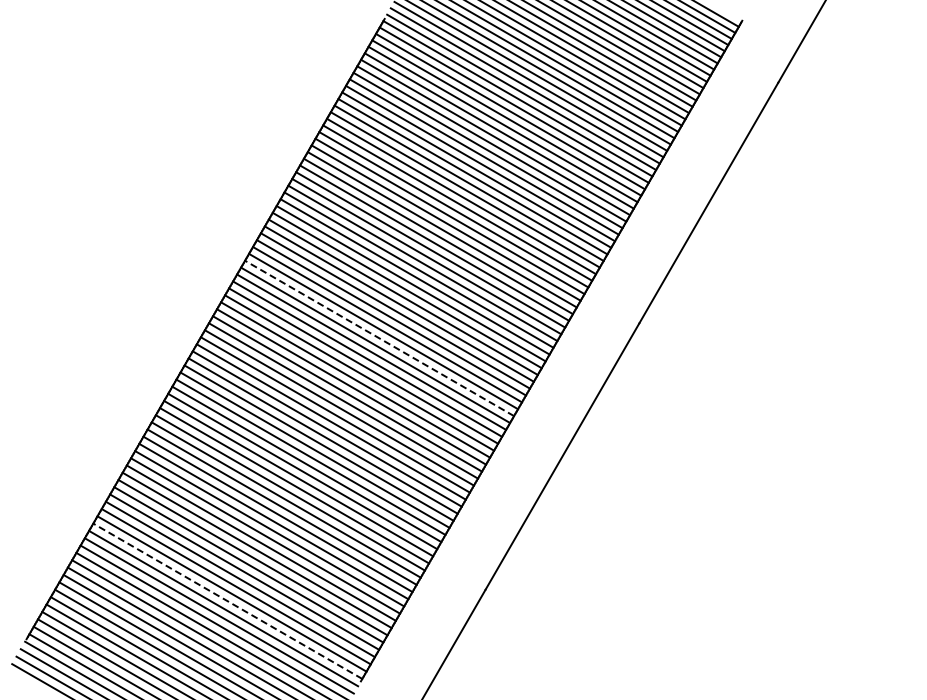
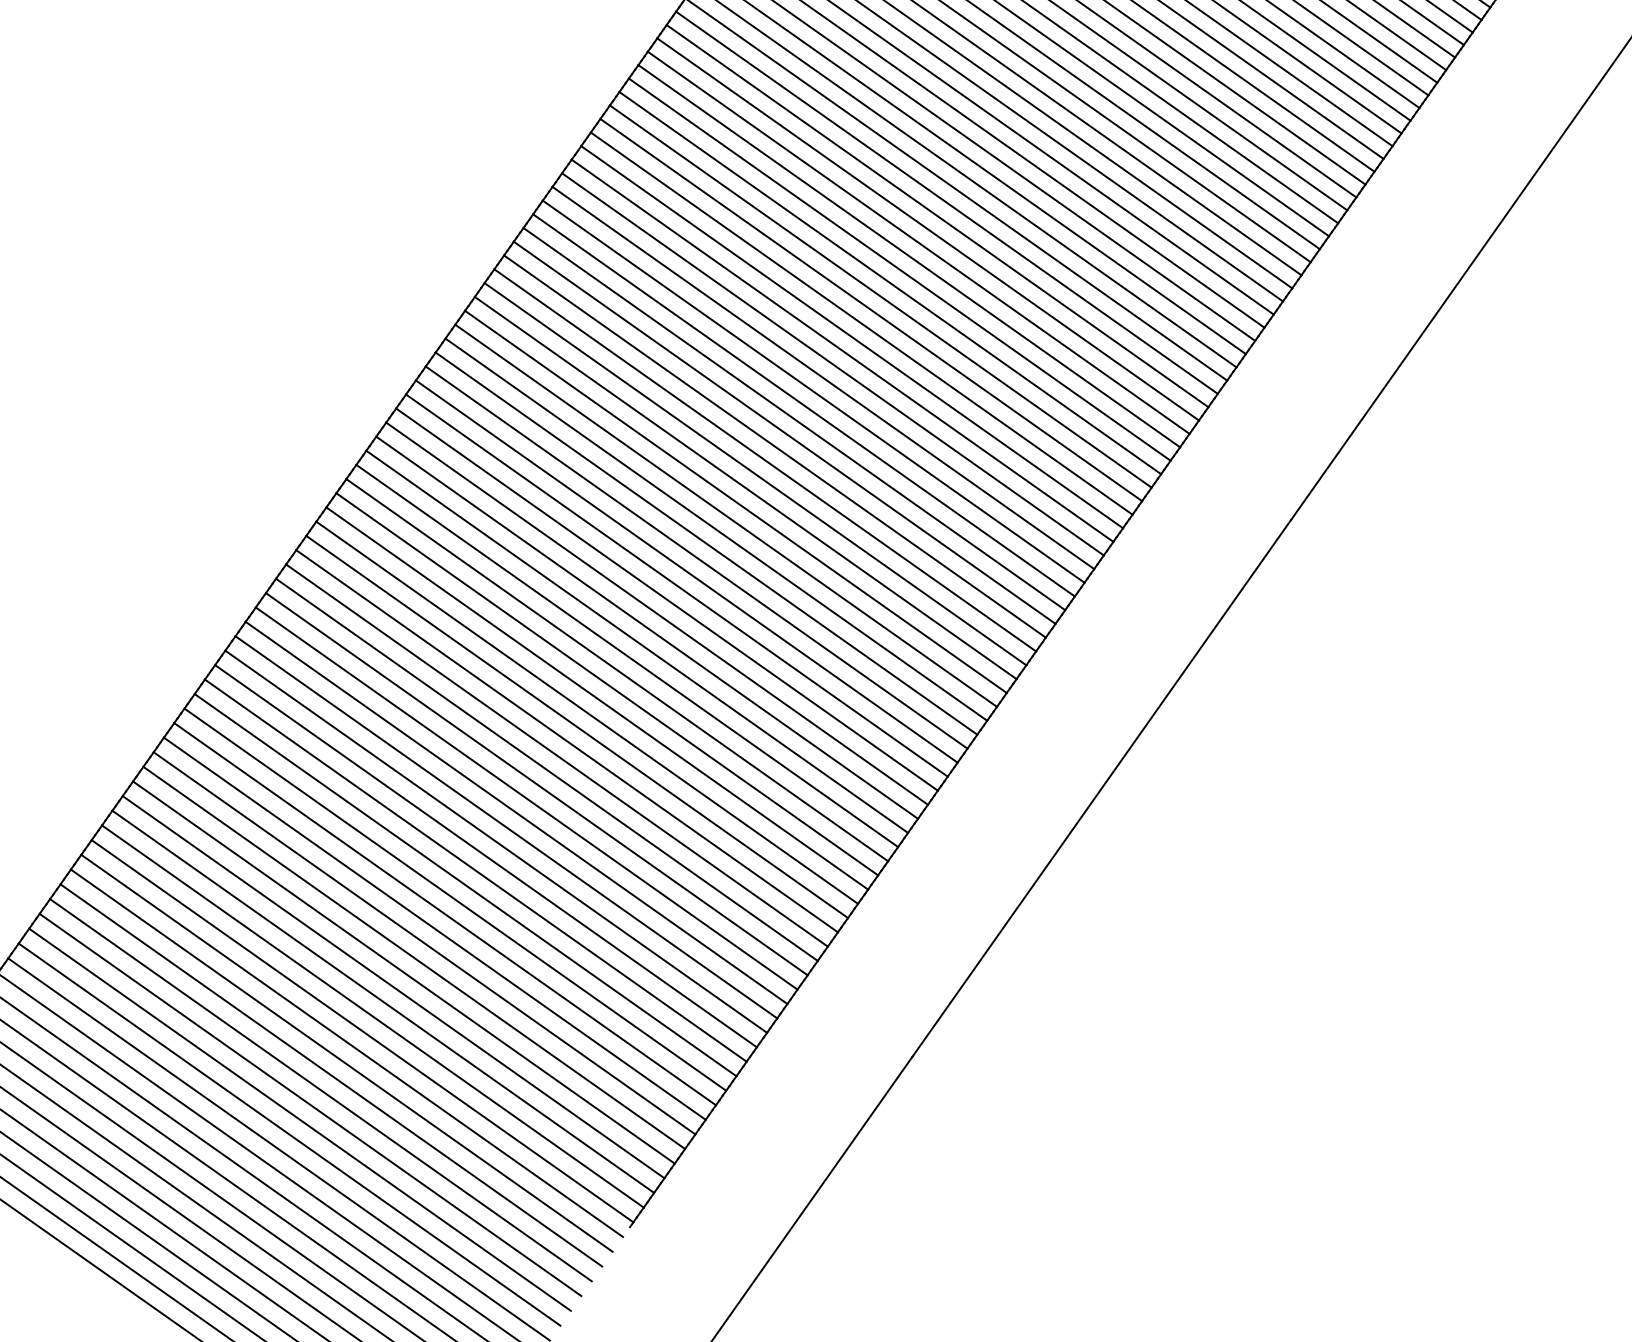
line: (379, 338) -> (735, 502), dashed -> solid
line: (227, 601) -> (361, 1031), dashed -> solid

